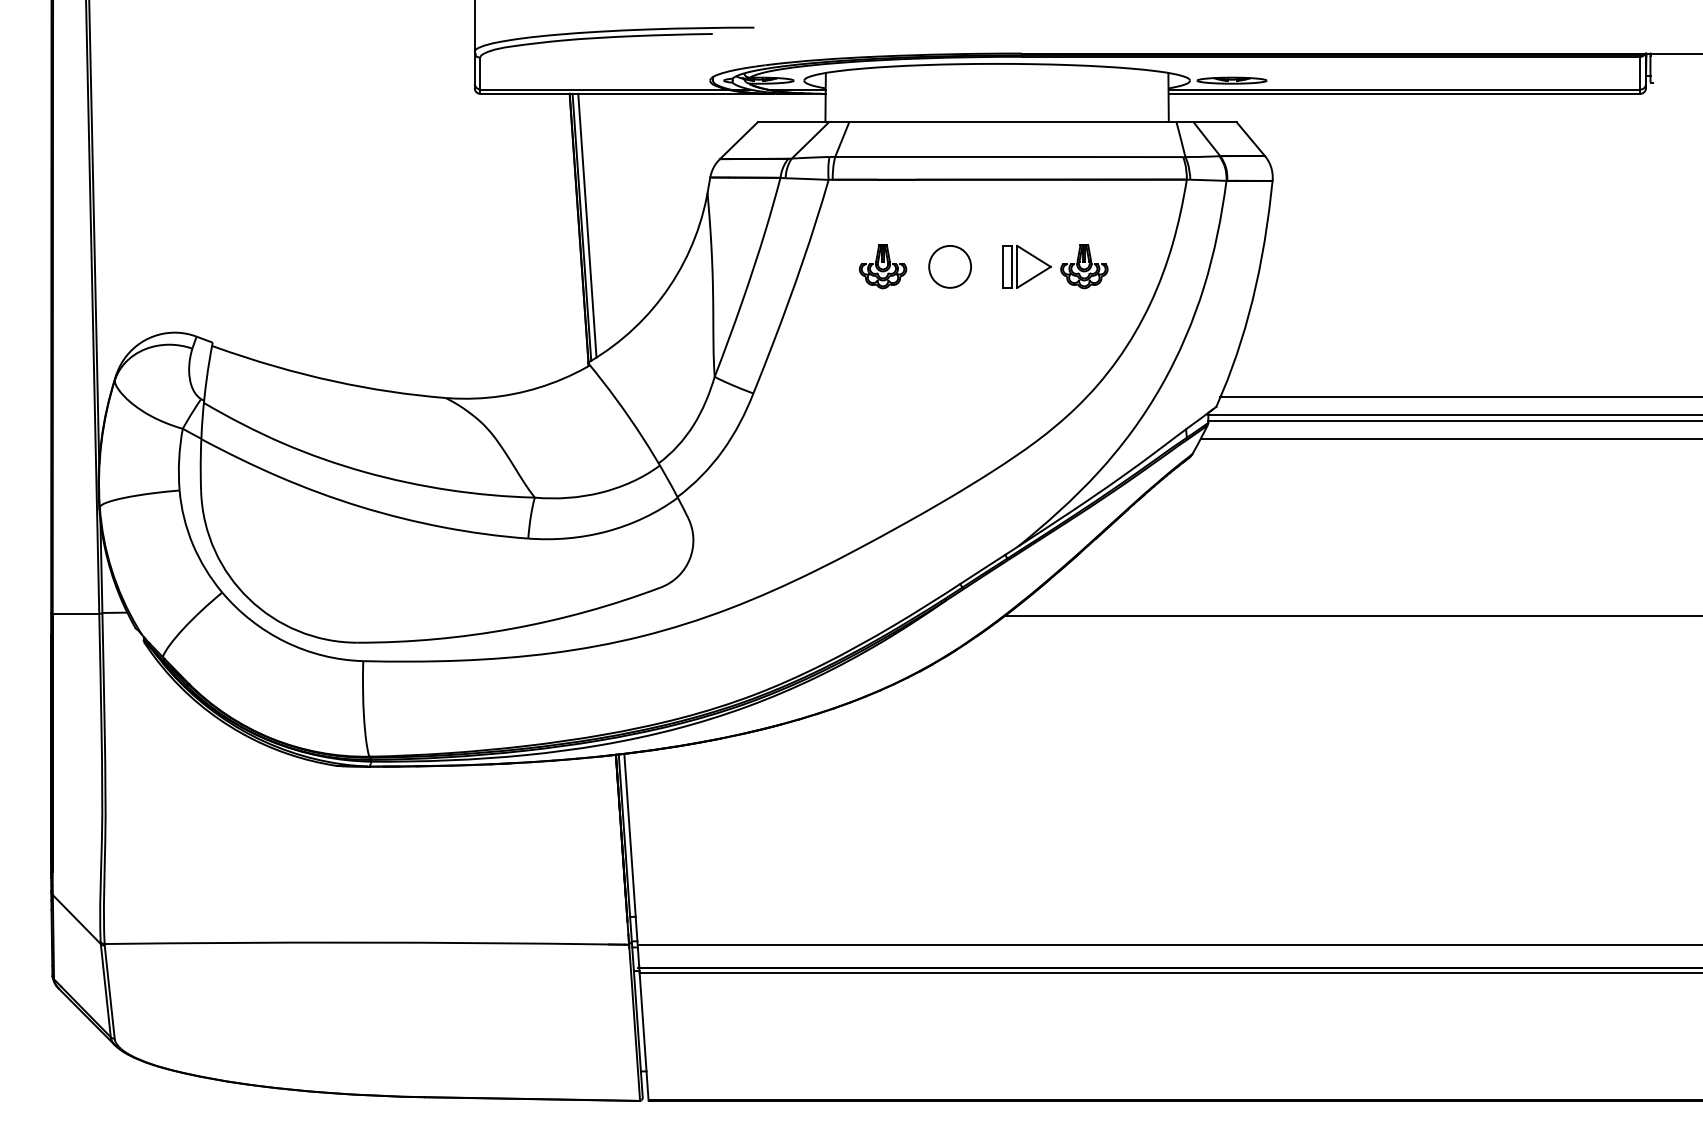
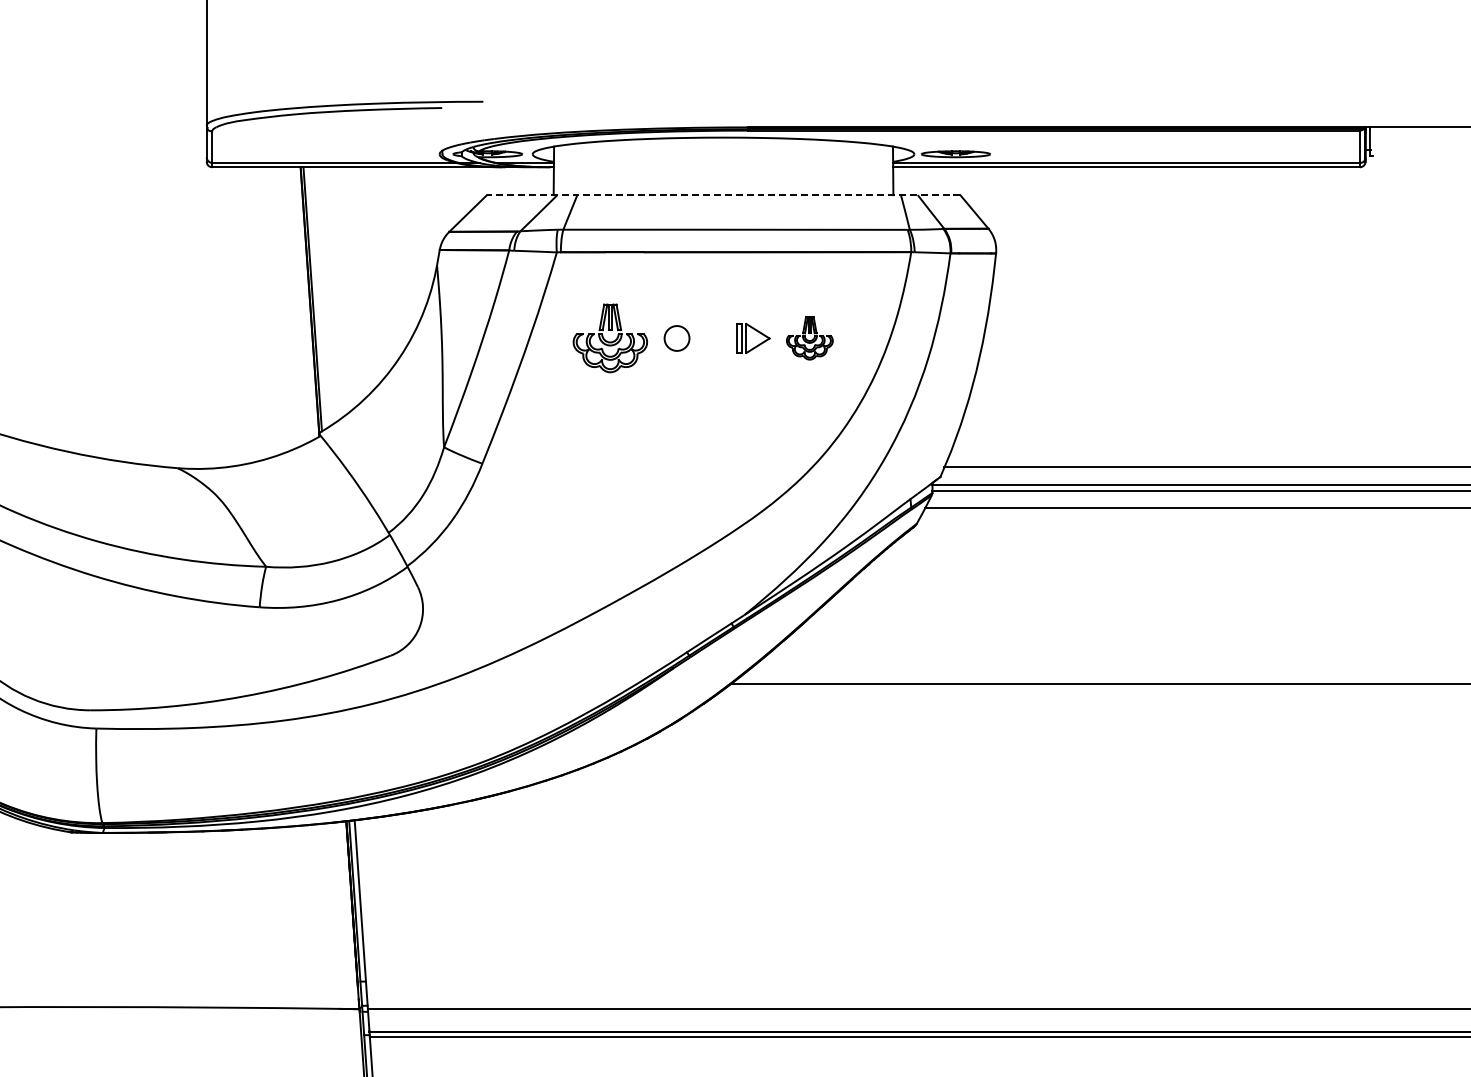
line: (996, 122) -> (722, 195), solid -> dashed
line: (587, 225) -> (318, 297), removed
part: (883, 266) -> (611, 338), size x1.6
circle: (950, 266) -> (677, 338), size x0.6
part: (1026, 266) -> (752, 338), size x0.7

